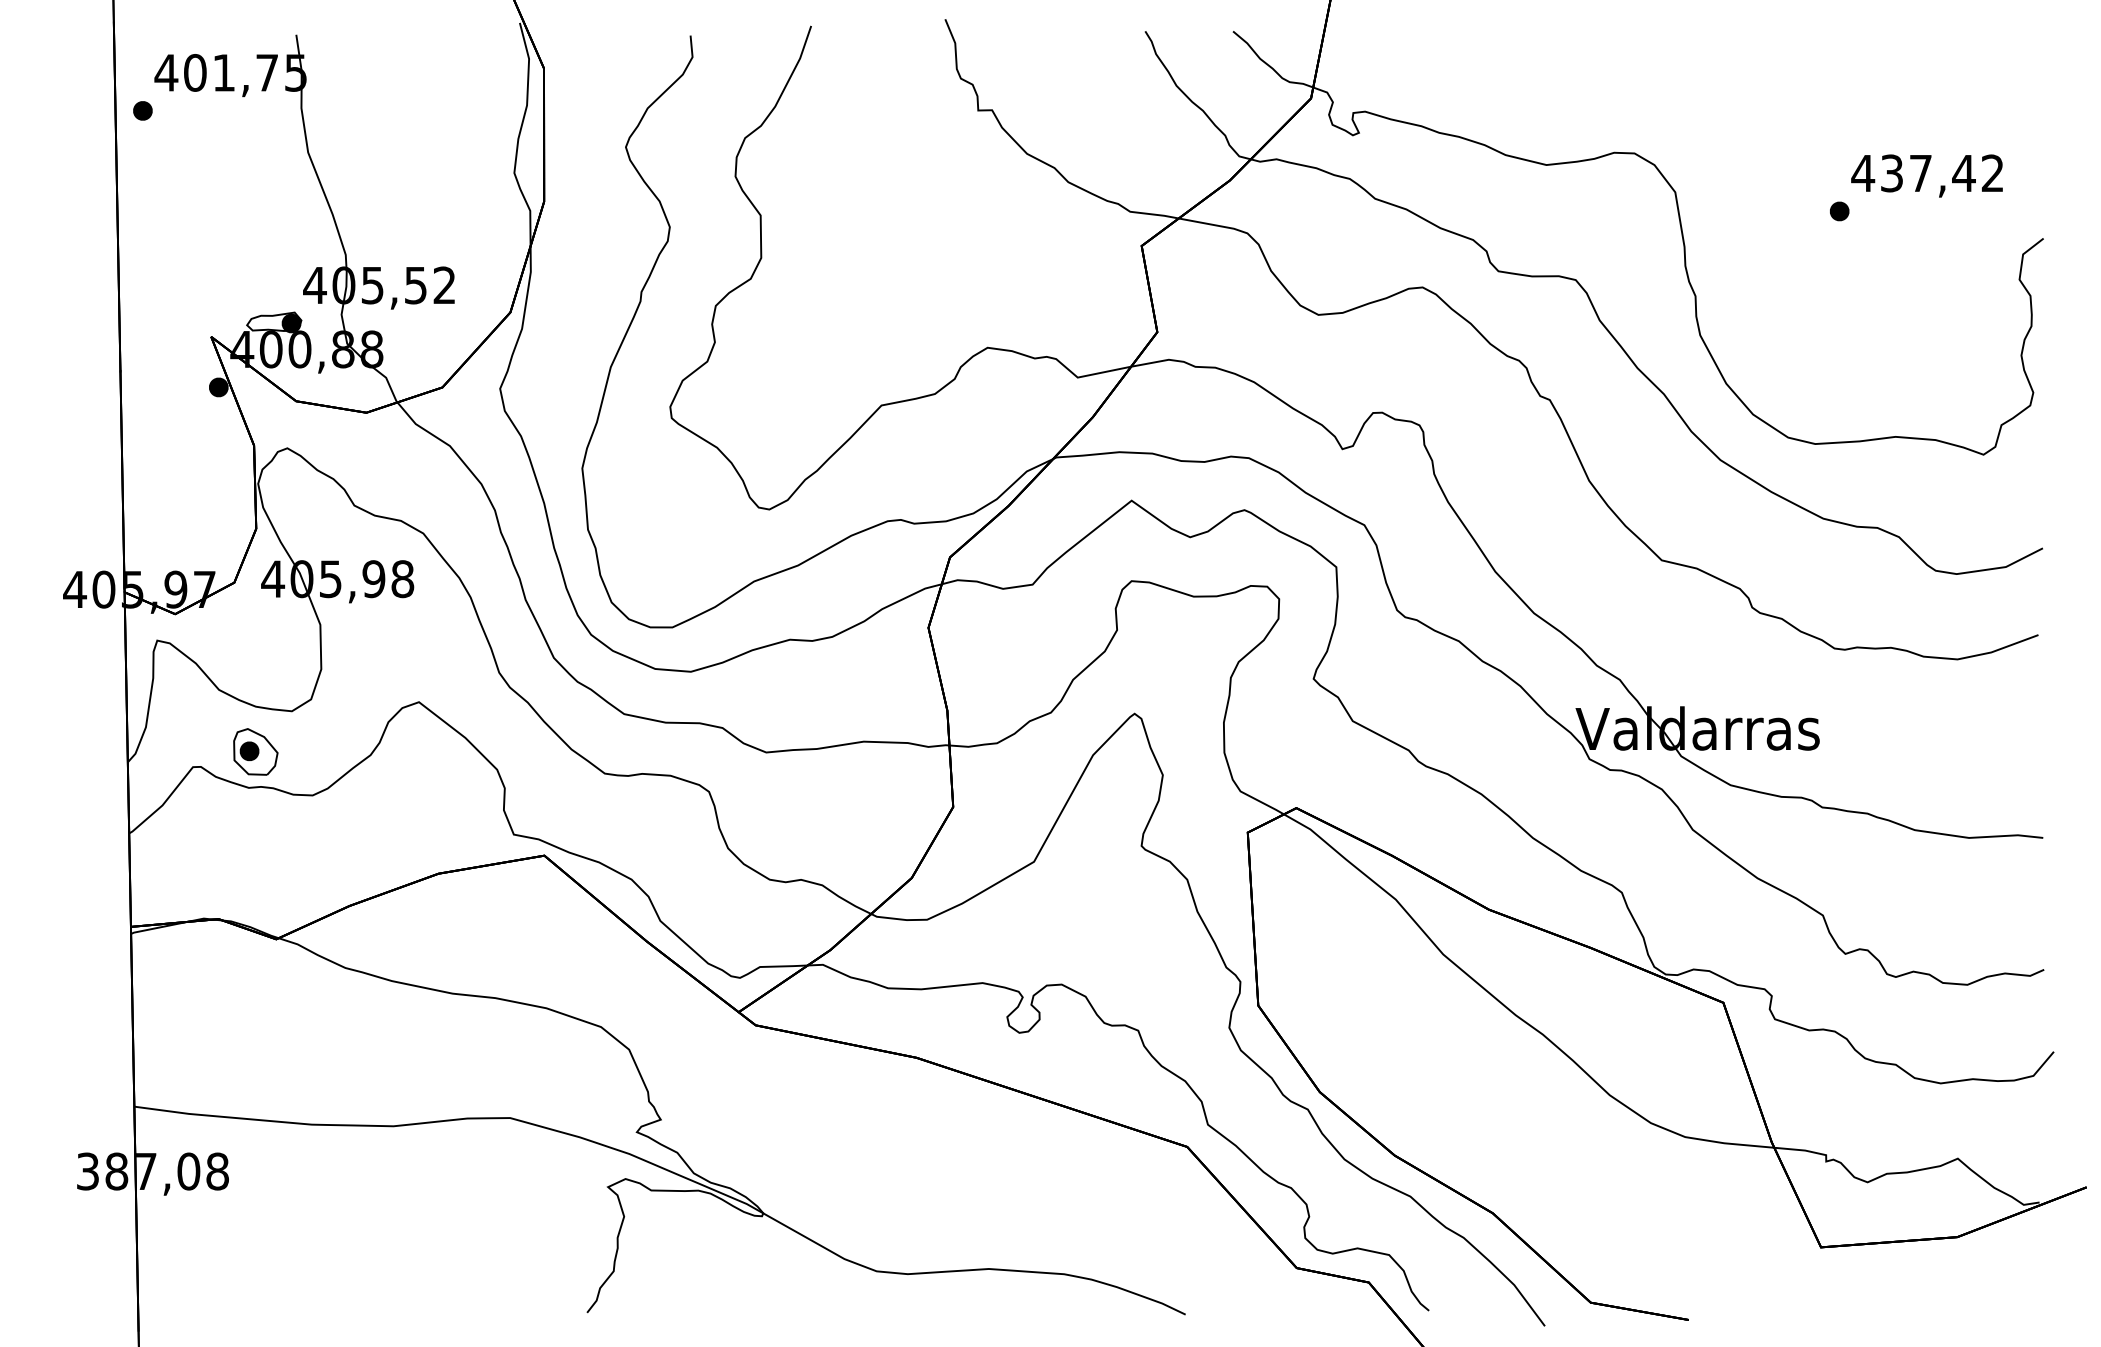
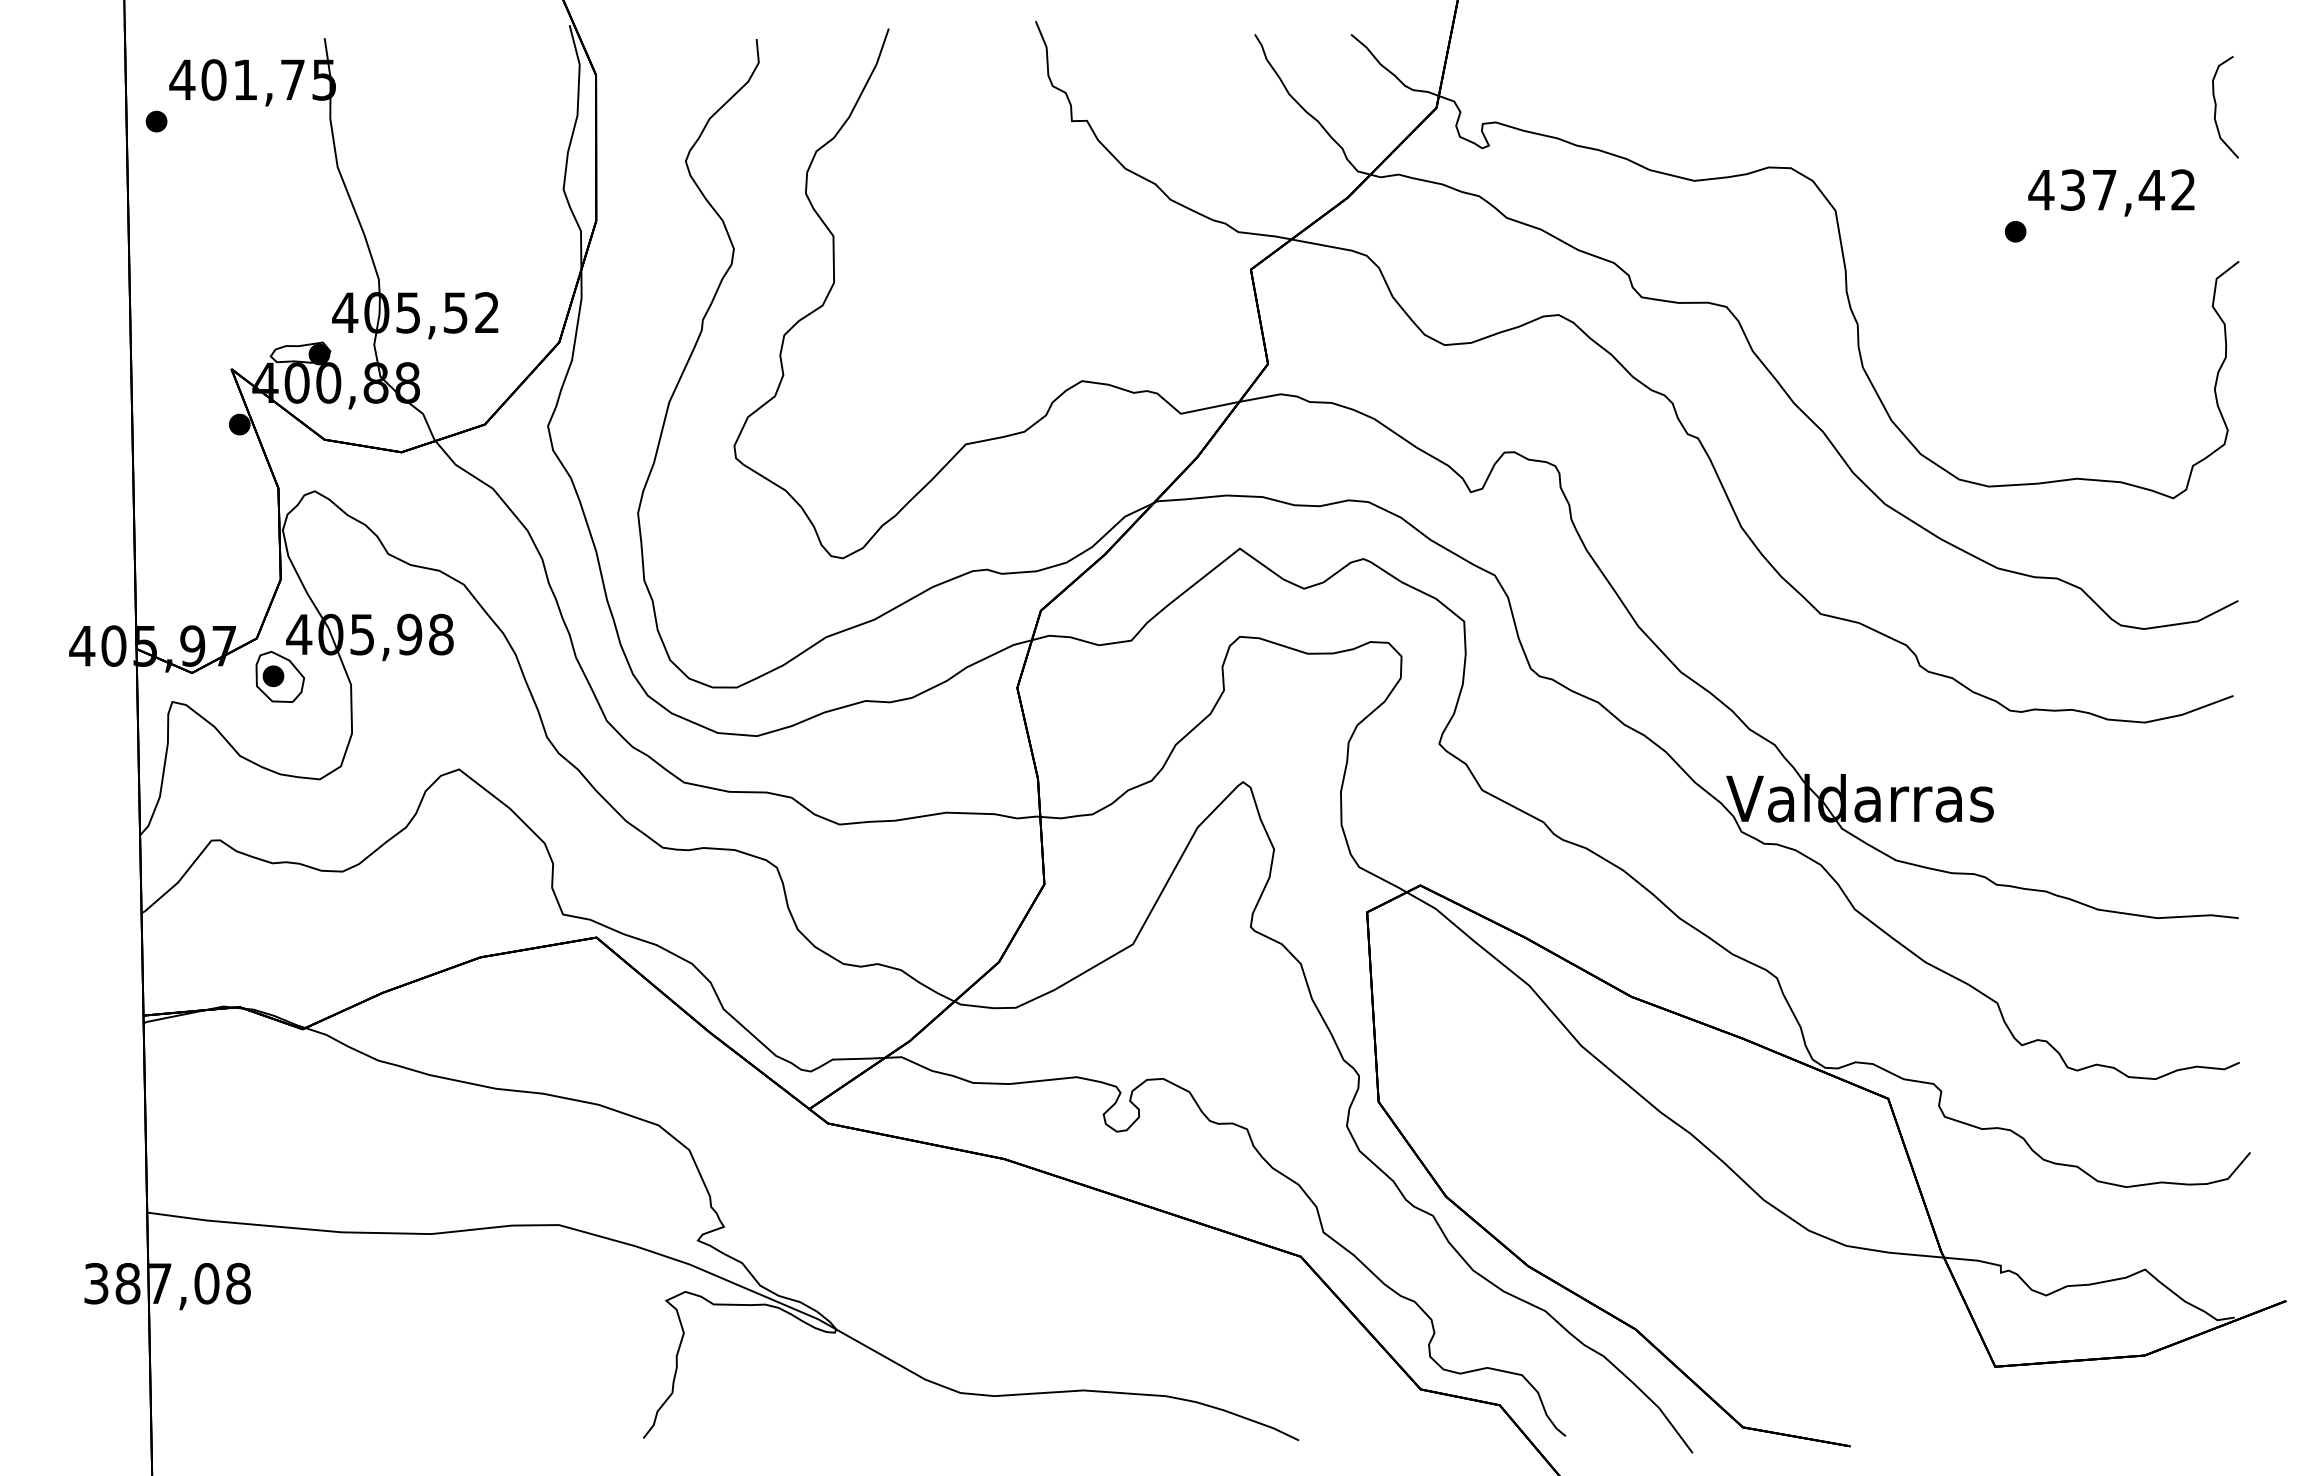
curve: (2022, 98) -> (2216, 107), added
part: (255, 751) -> (280, 676), moved

